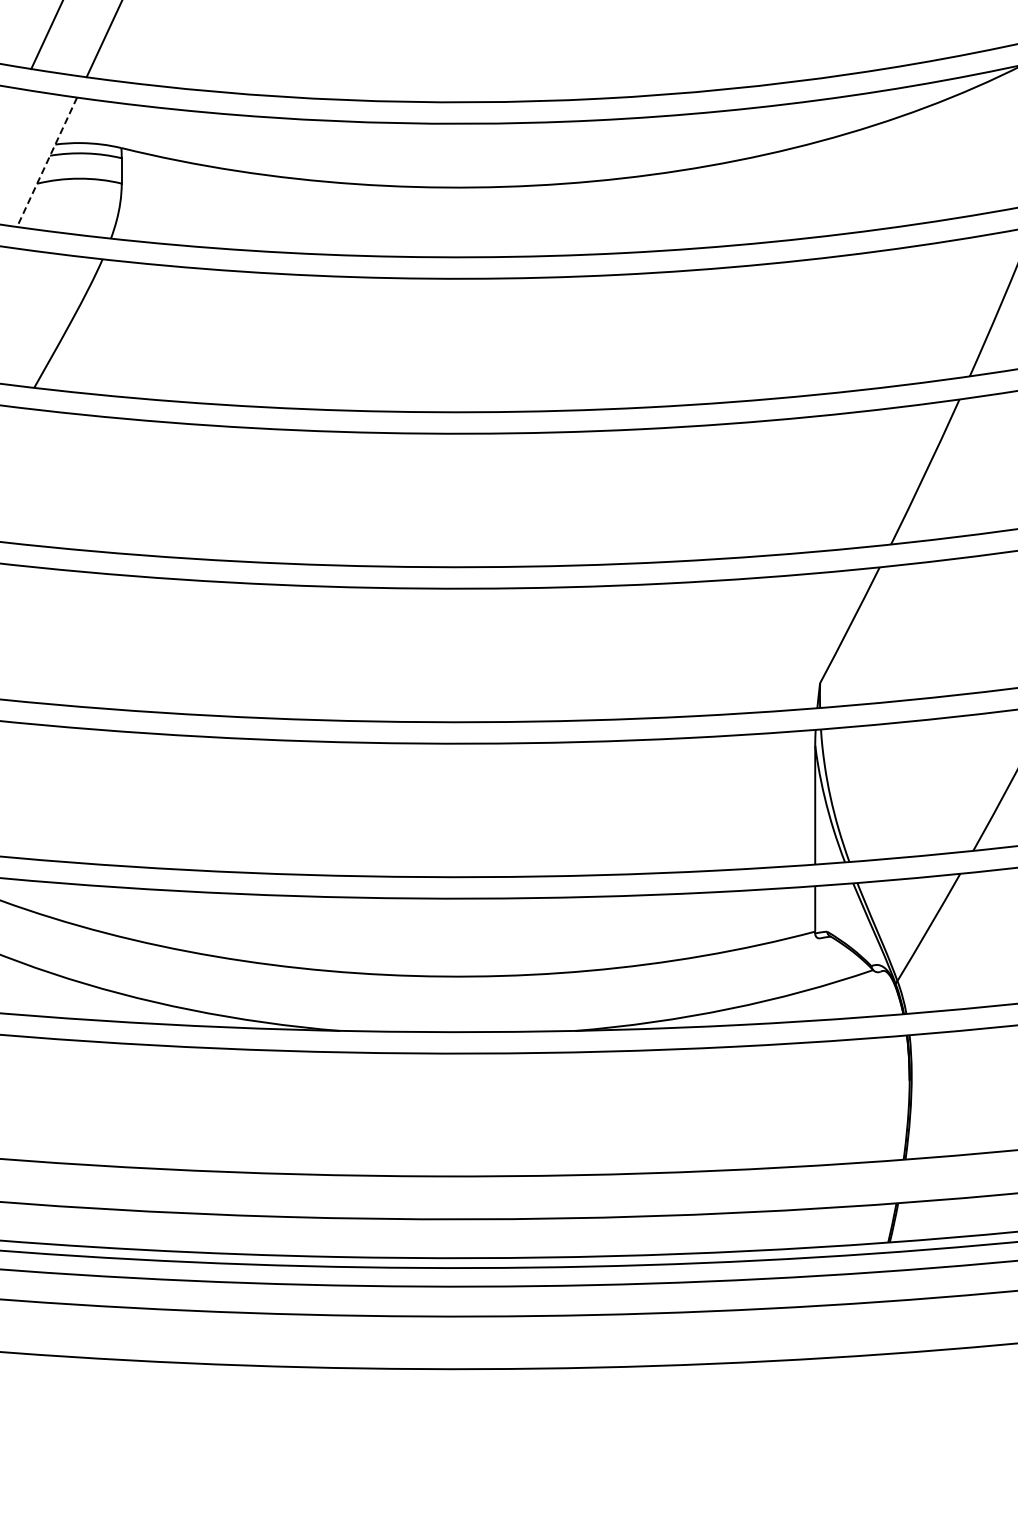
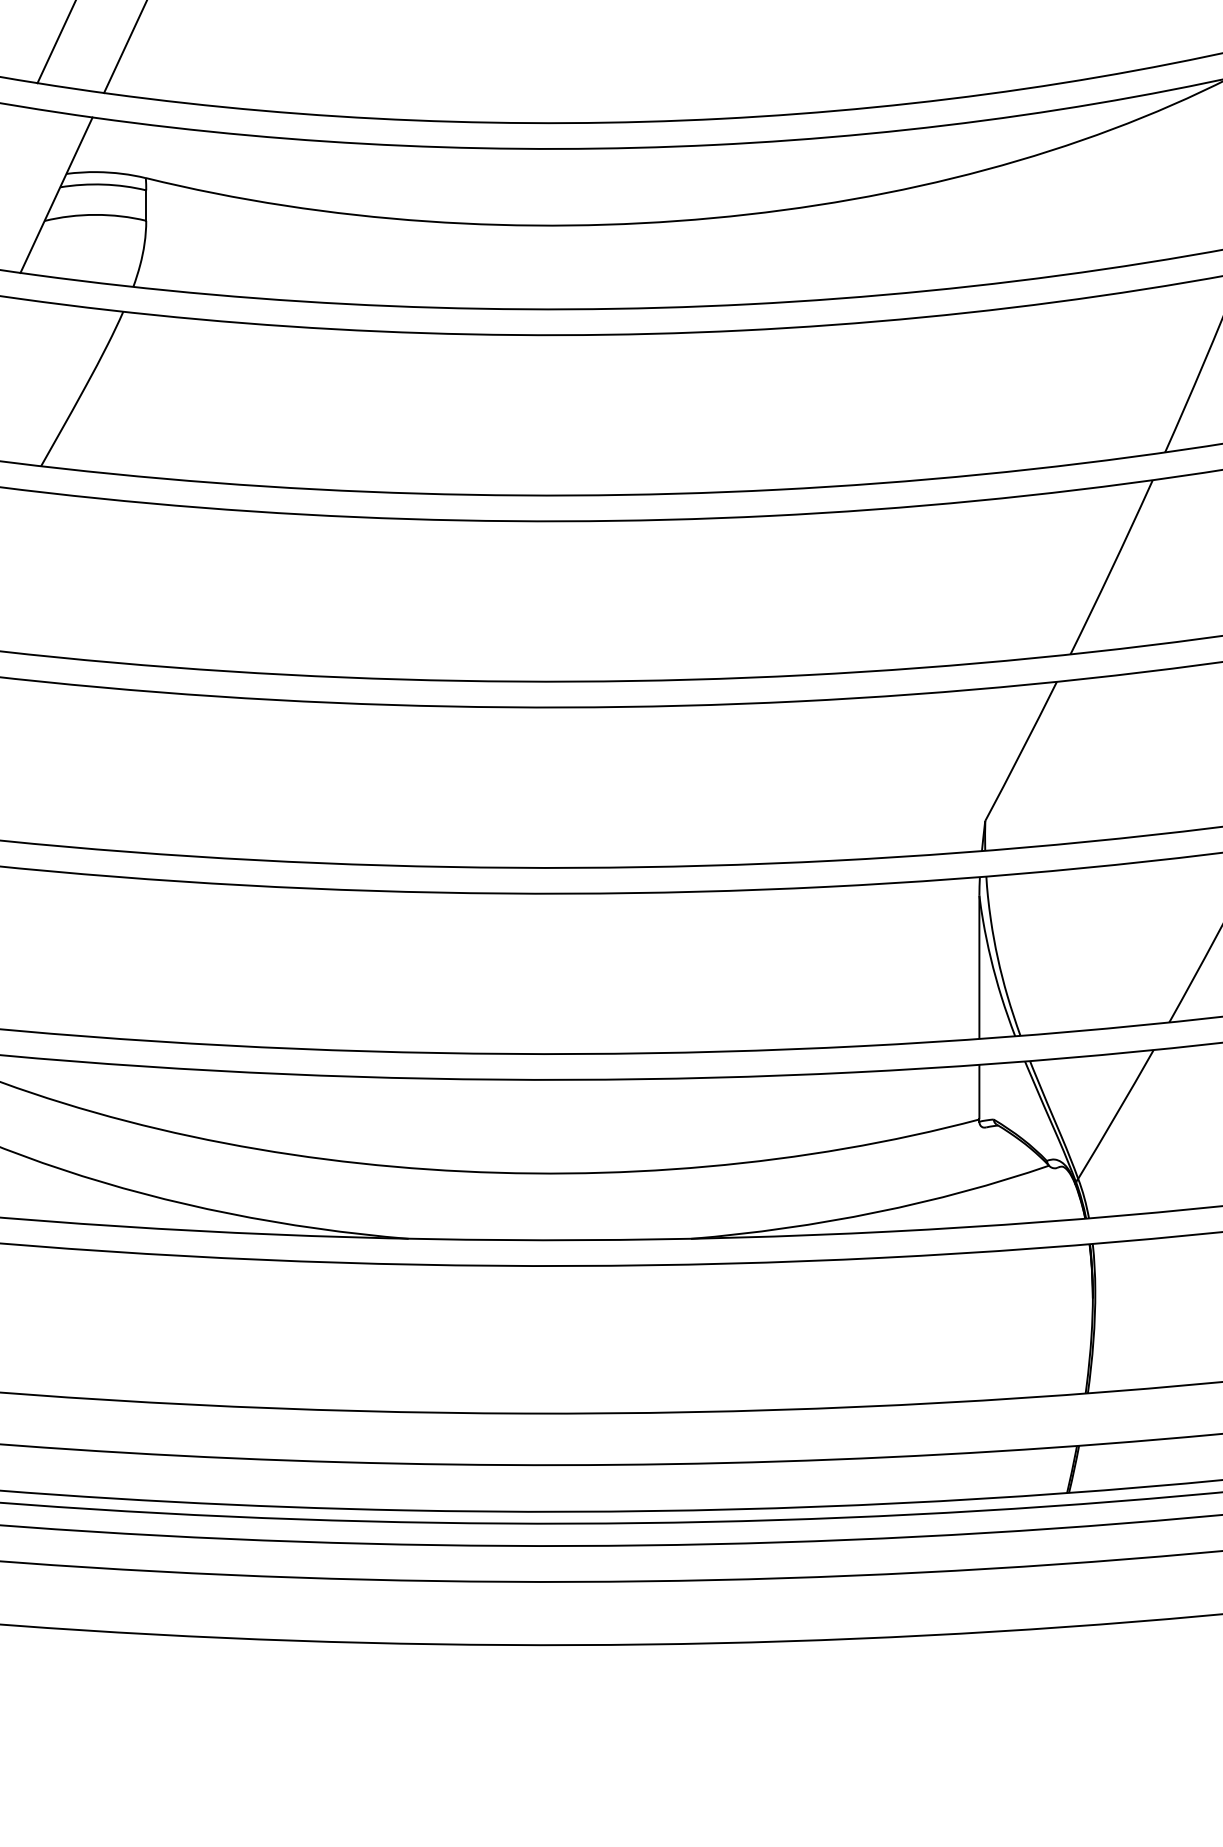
line: (46, 162) -> (55, 195), dashed -> solid

